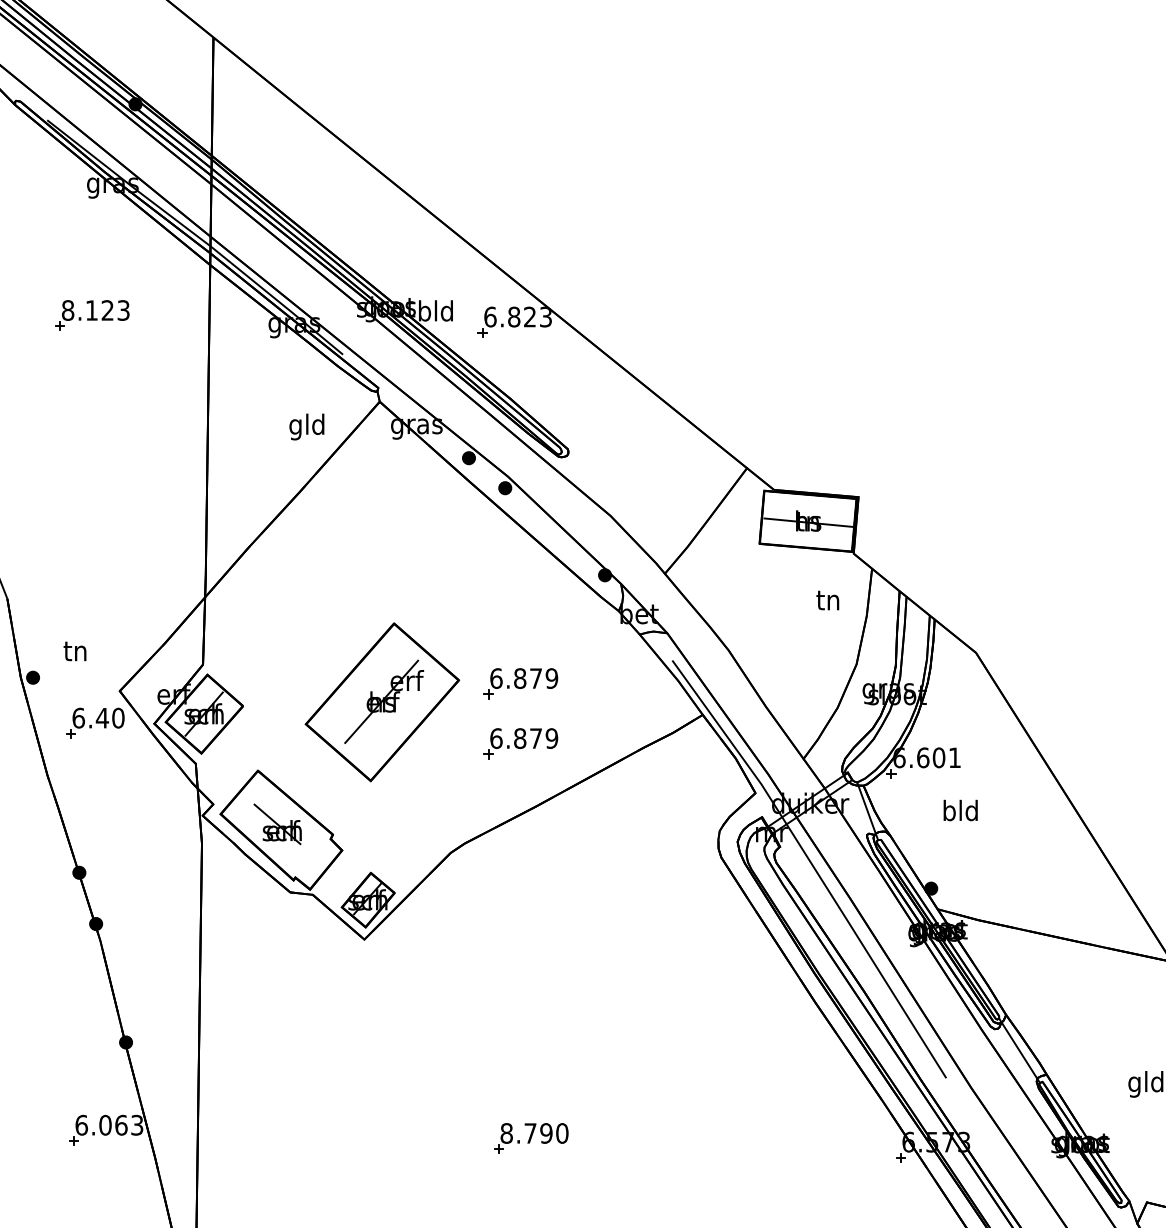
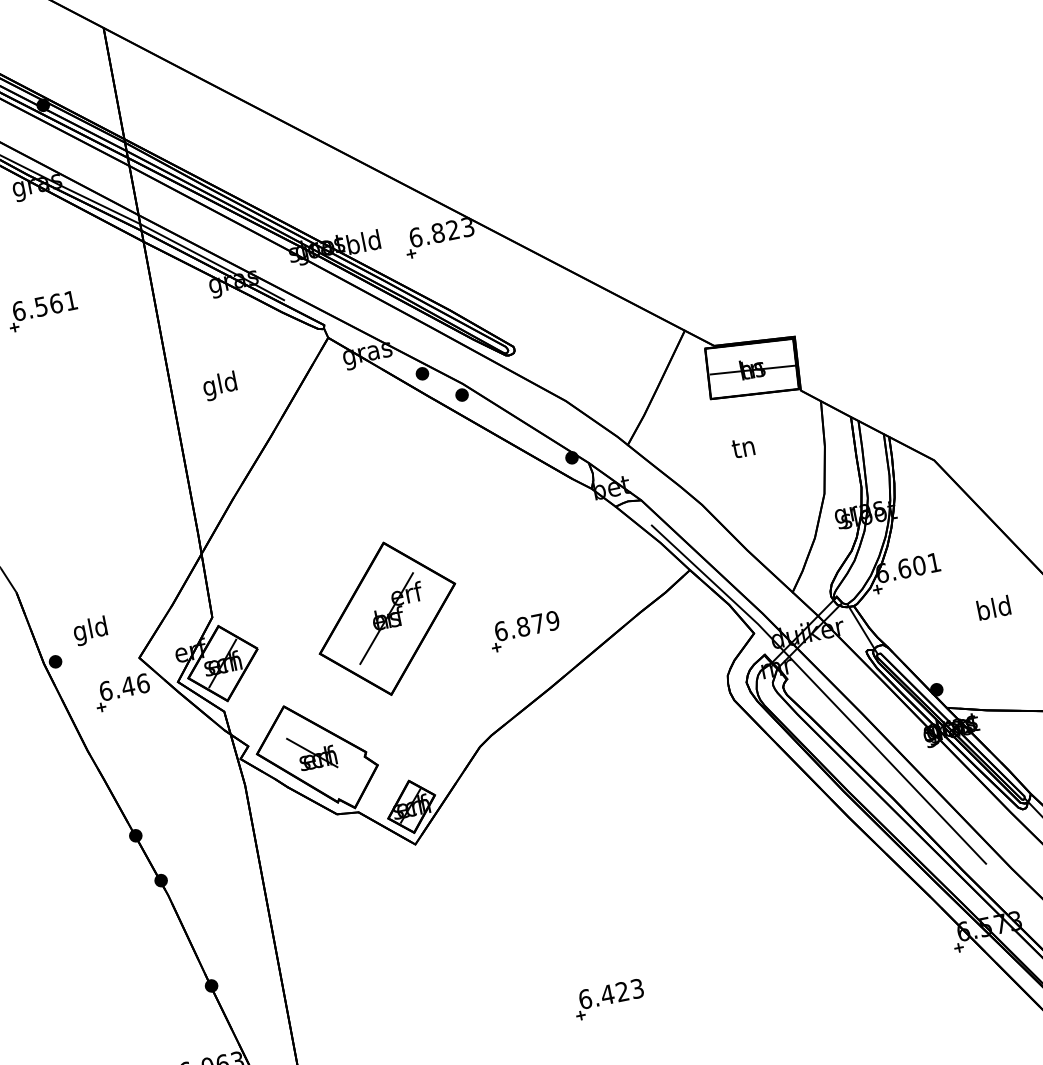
text: (95, 310) -> (44, 306), 8.123 -> 6.561
text: (306, 426) -> (219, 385), moved
text: (827, 600) -> (743, 447), moved
text: (74, 653) -> (89, 631), tn -> gld
part: (520, 683) -> (513, 575), removed
text: (118, 717) -> (143, 682), 6.40 -> 6.46
text: (960, 810) -> (993, 607), moved
text: (534, 1133) -> (611, 994), 8.790 -> 6.423

